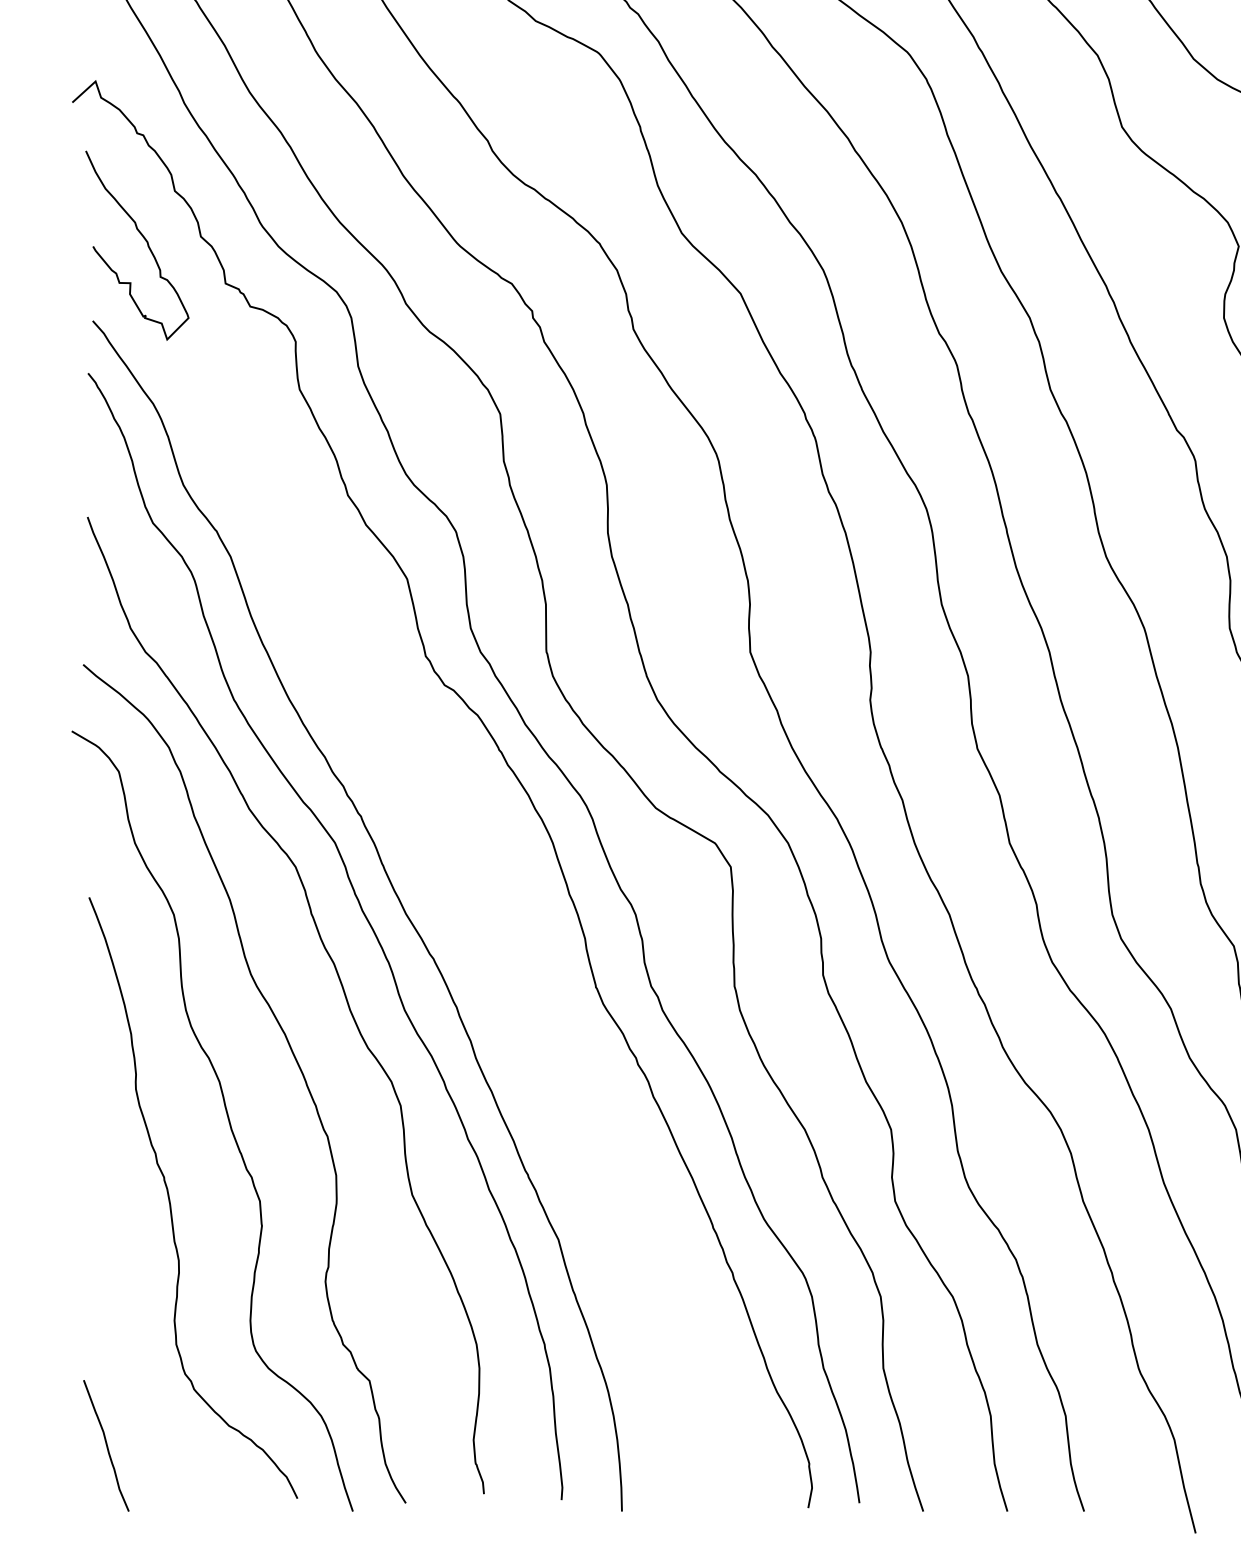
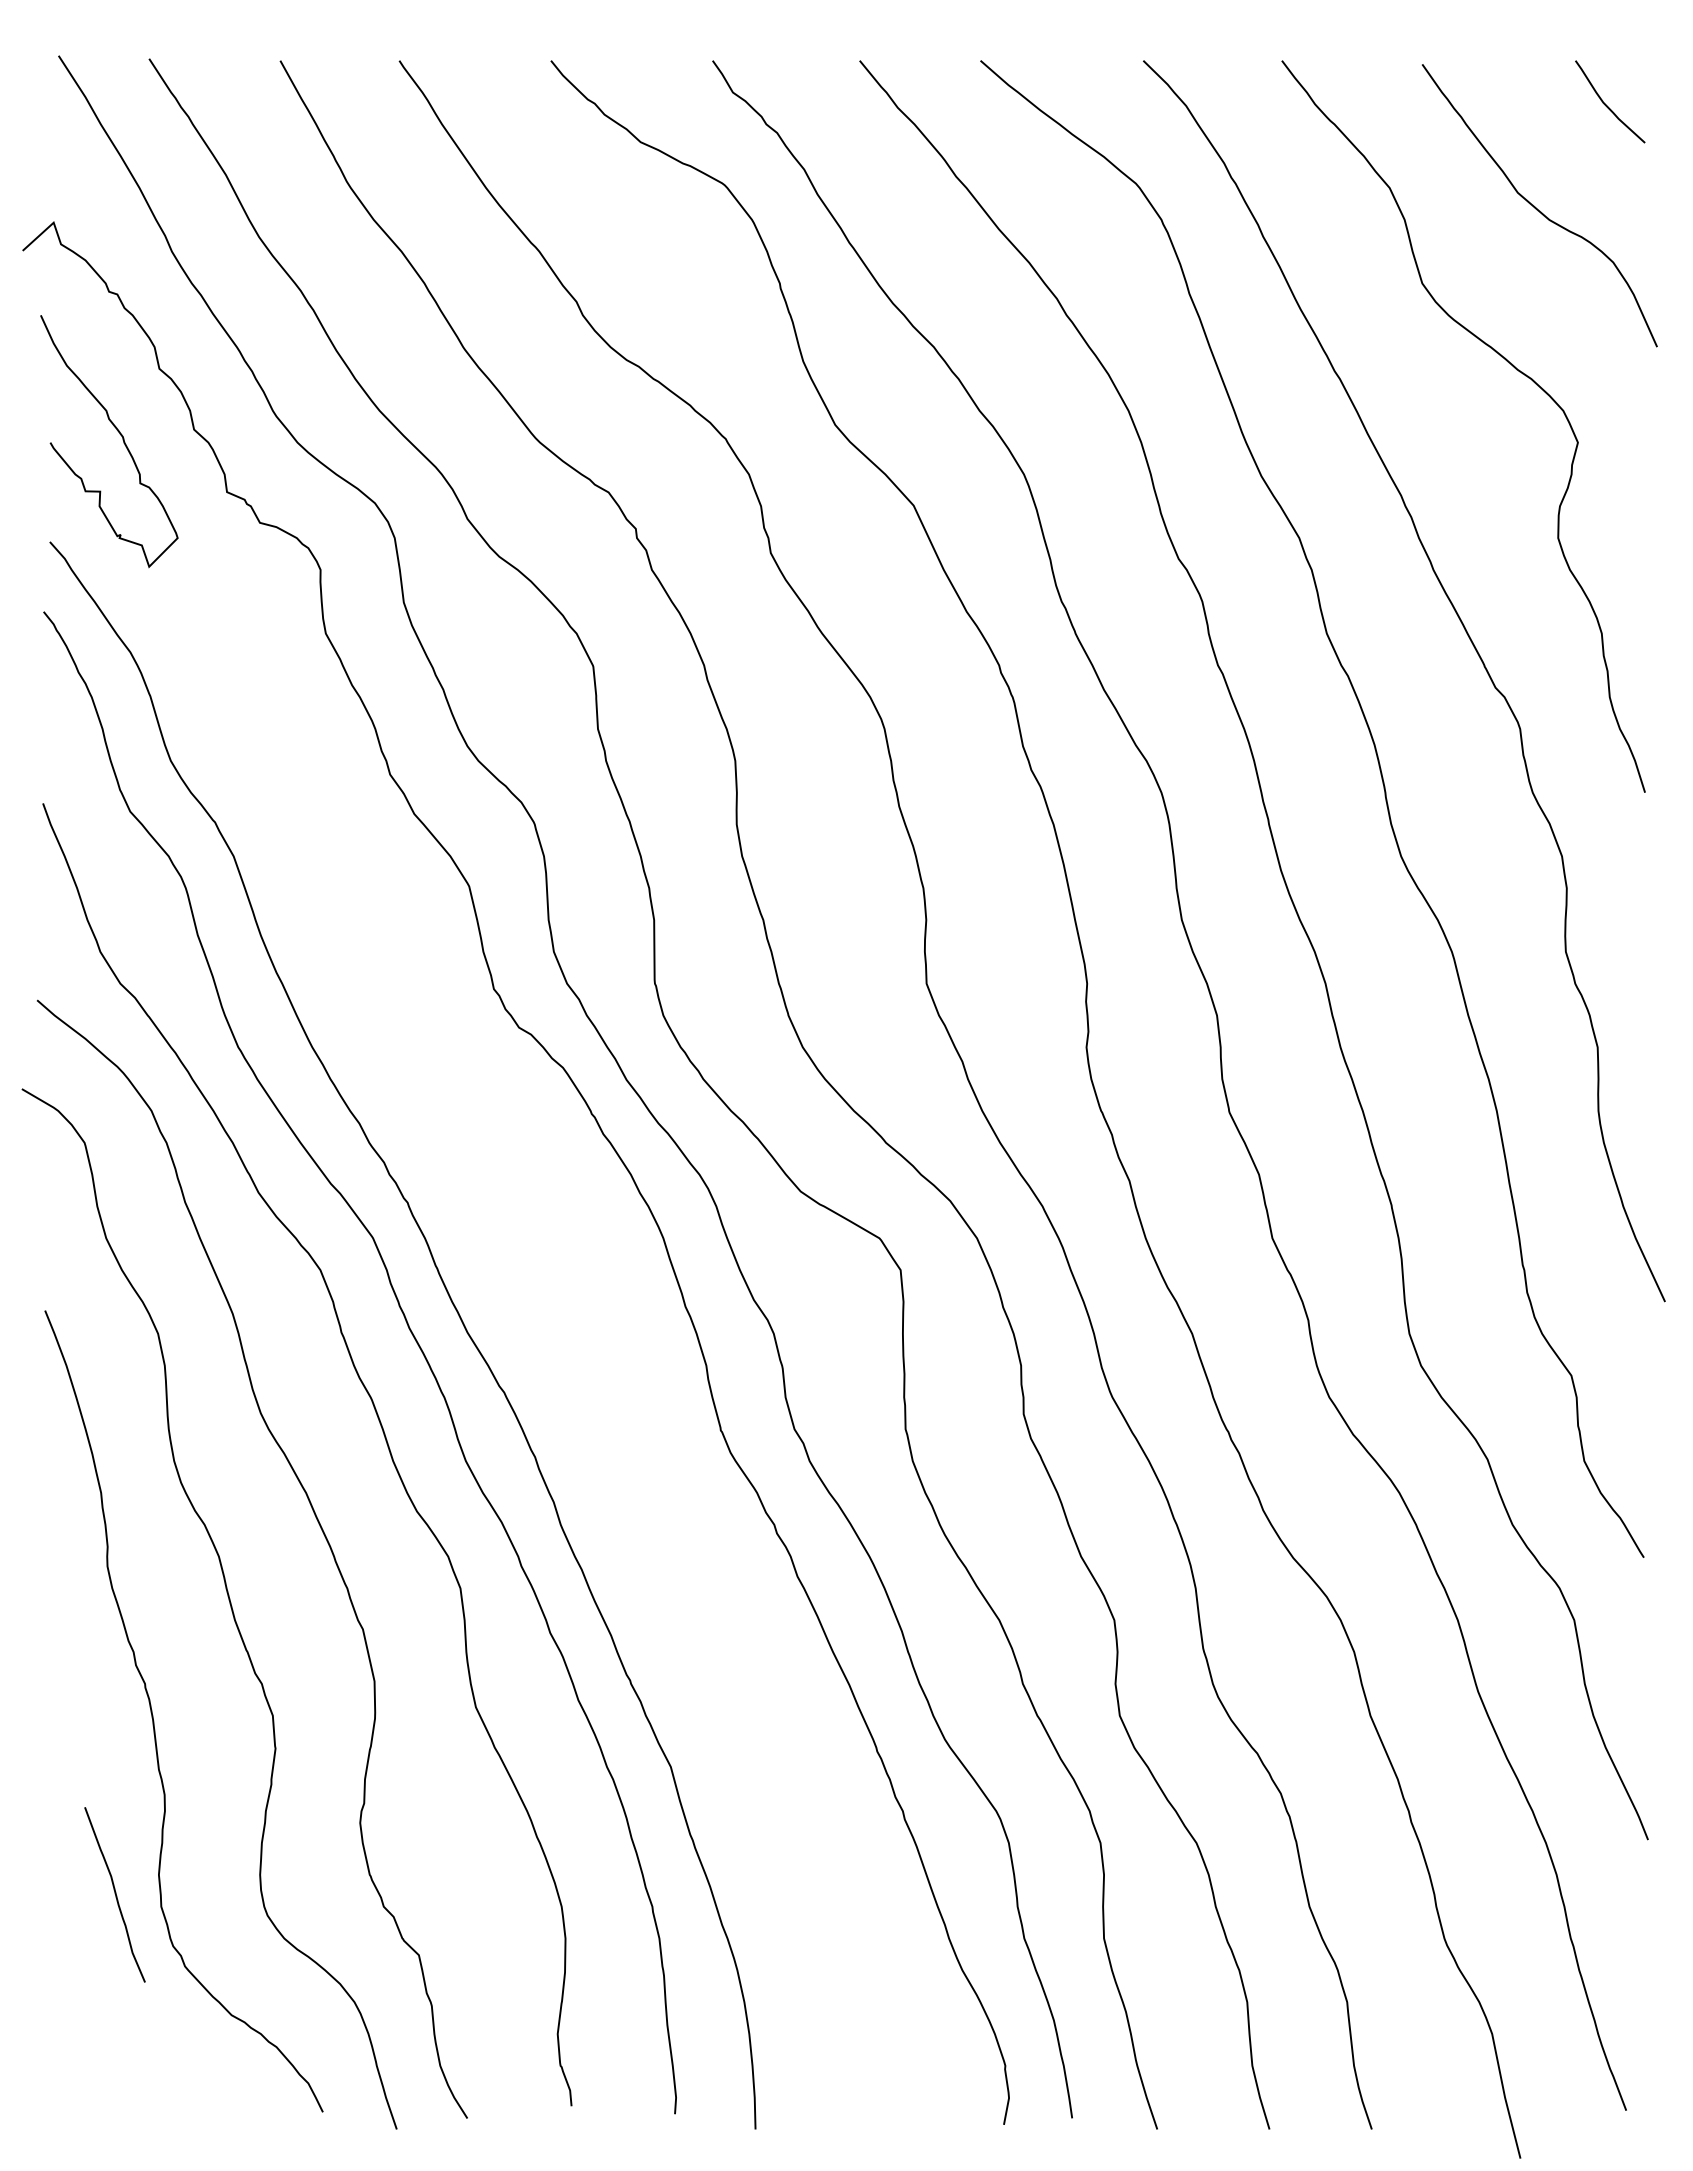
curve: (105, 1444) -> (114, 1893), moved

